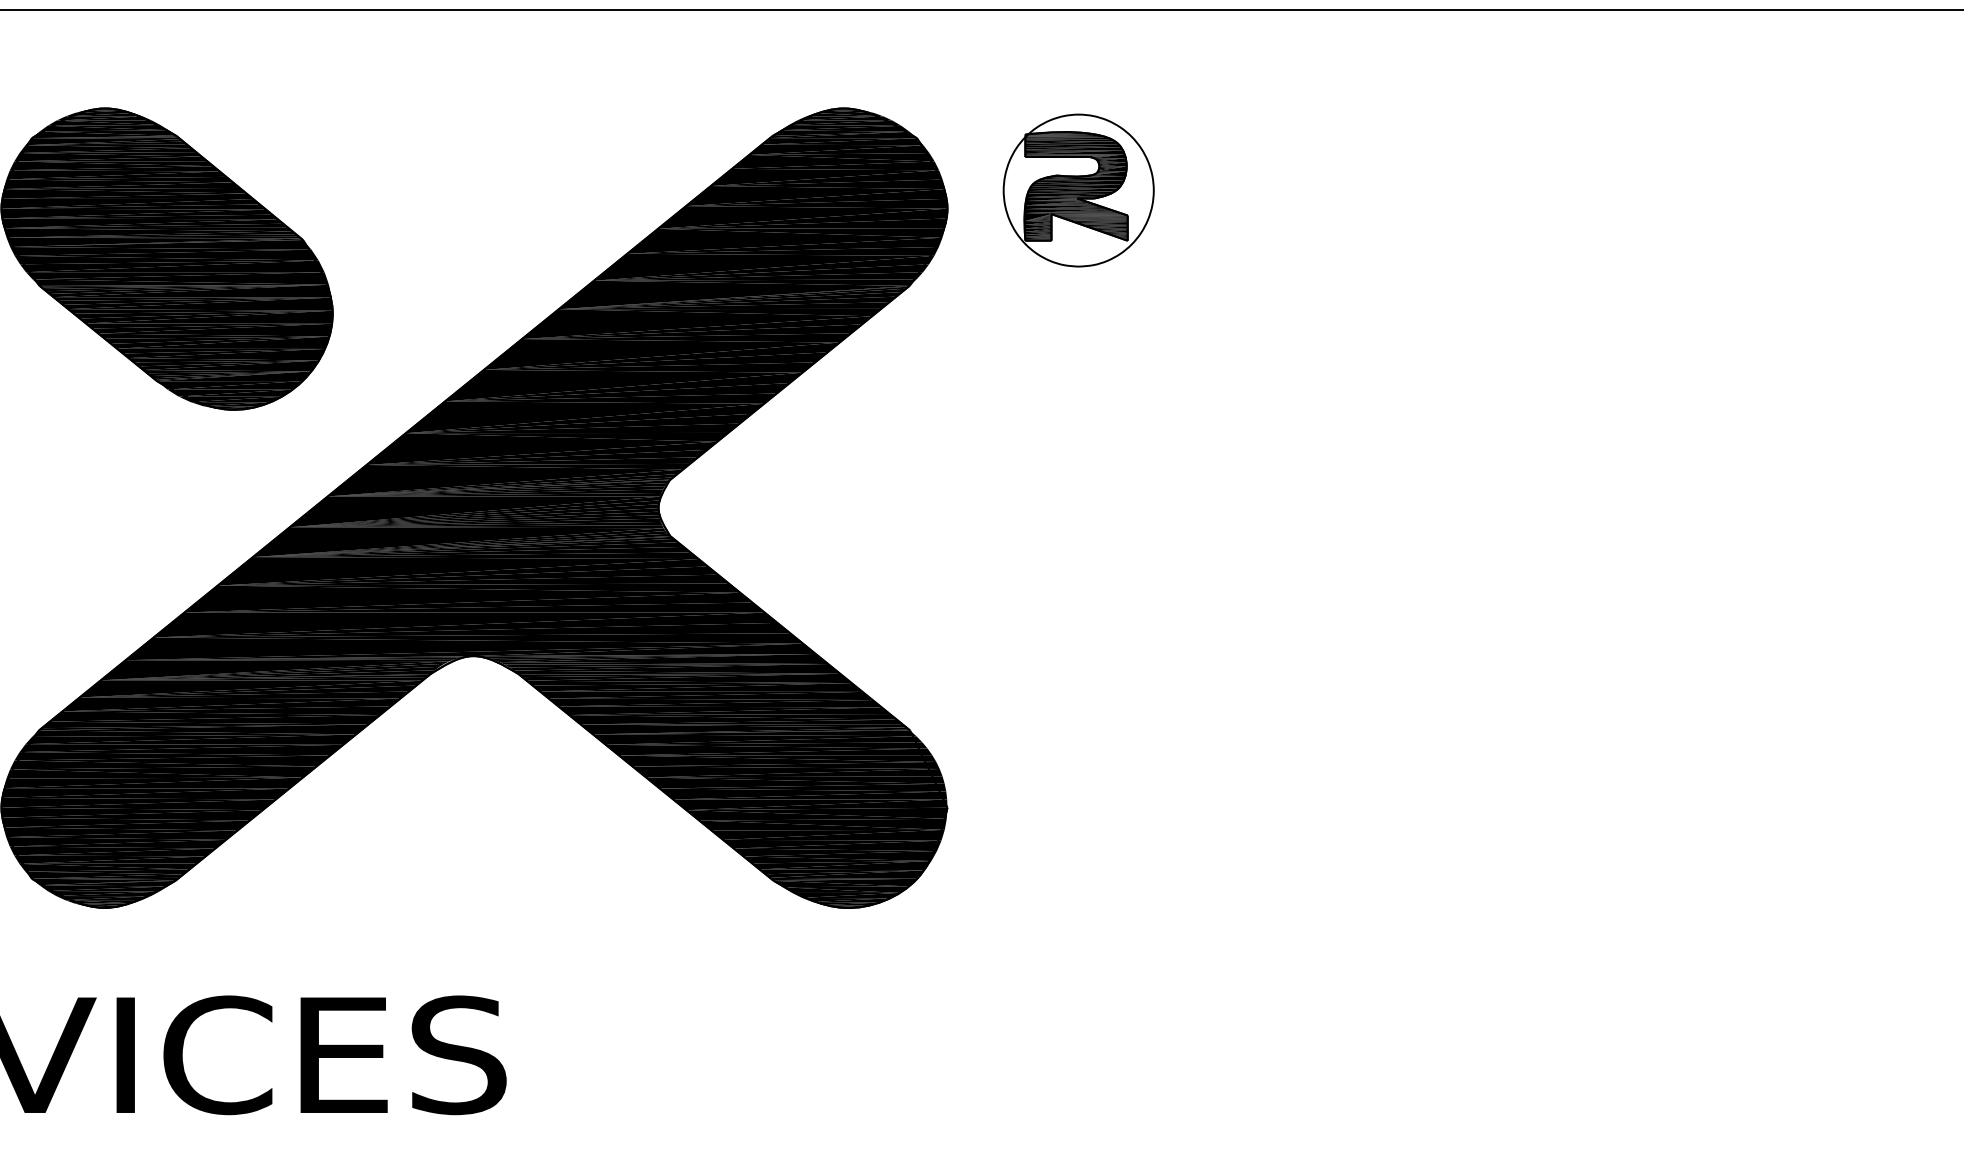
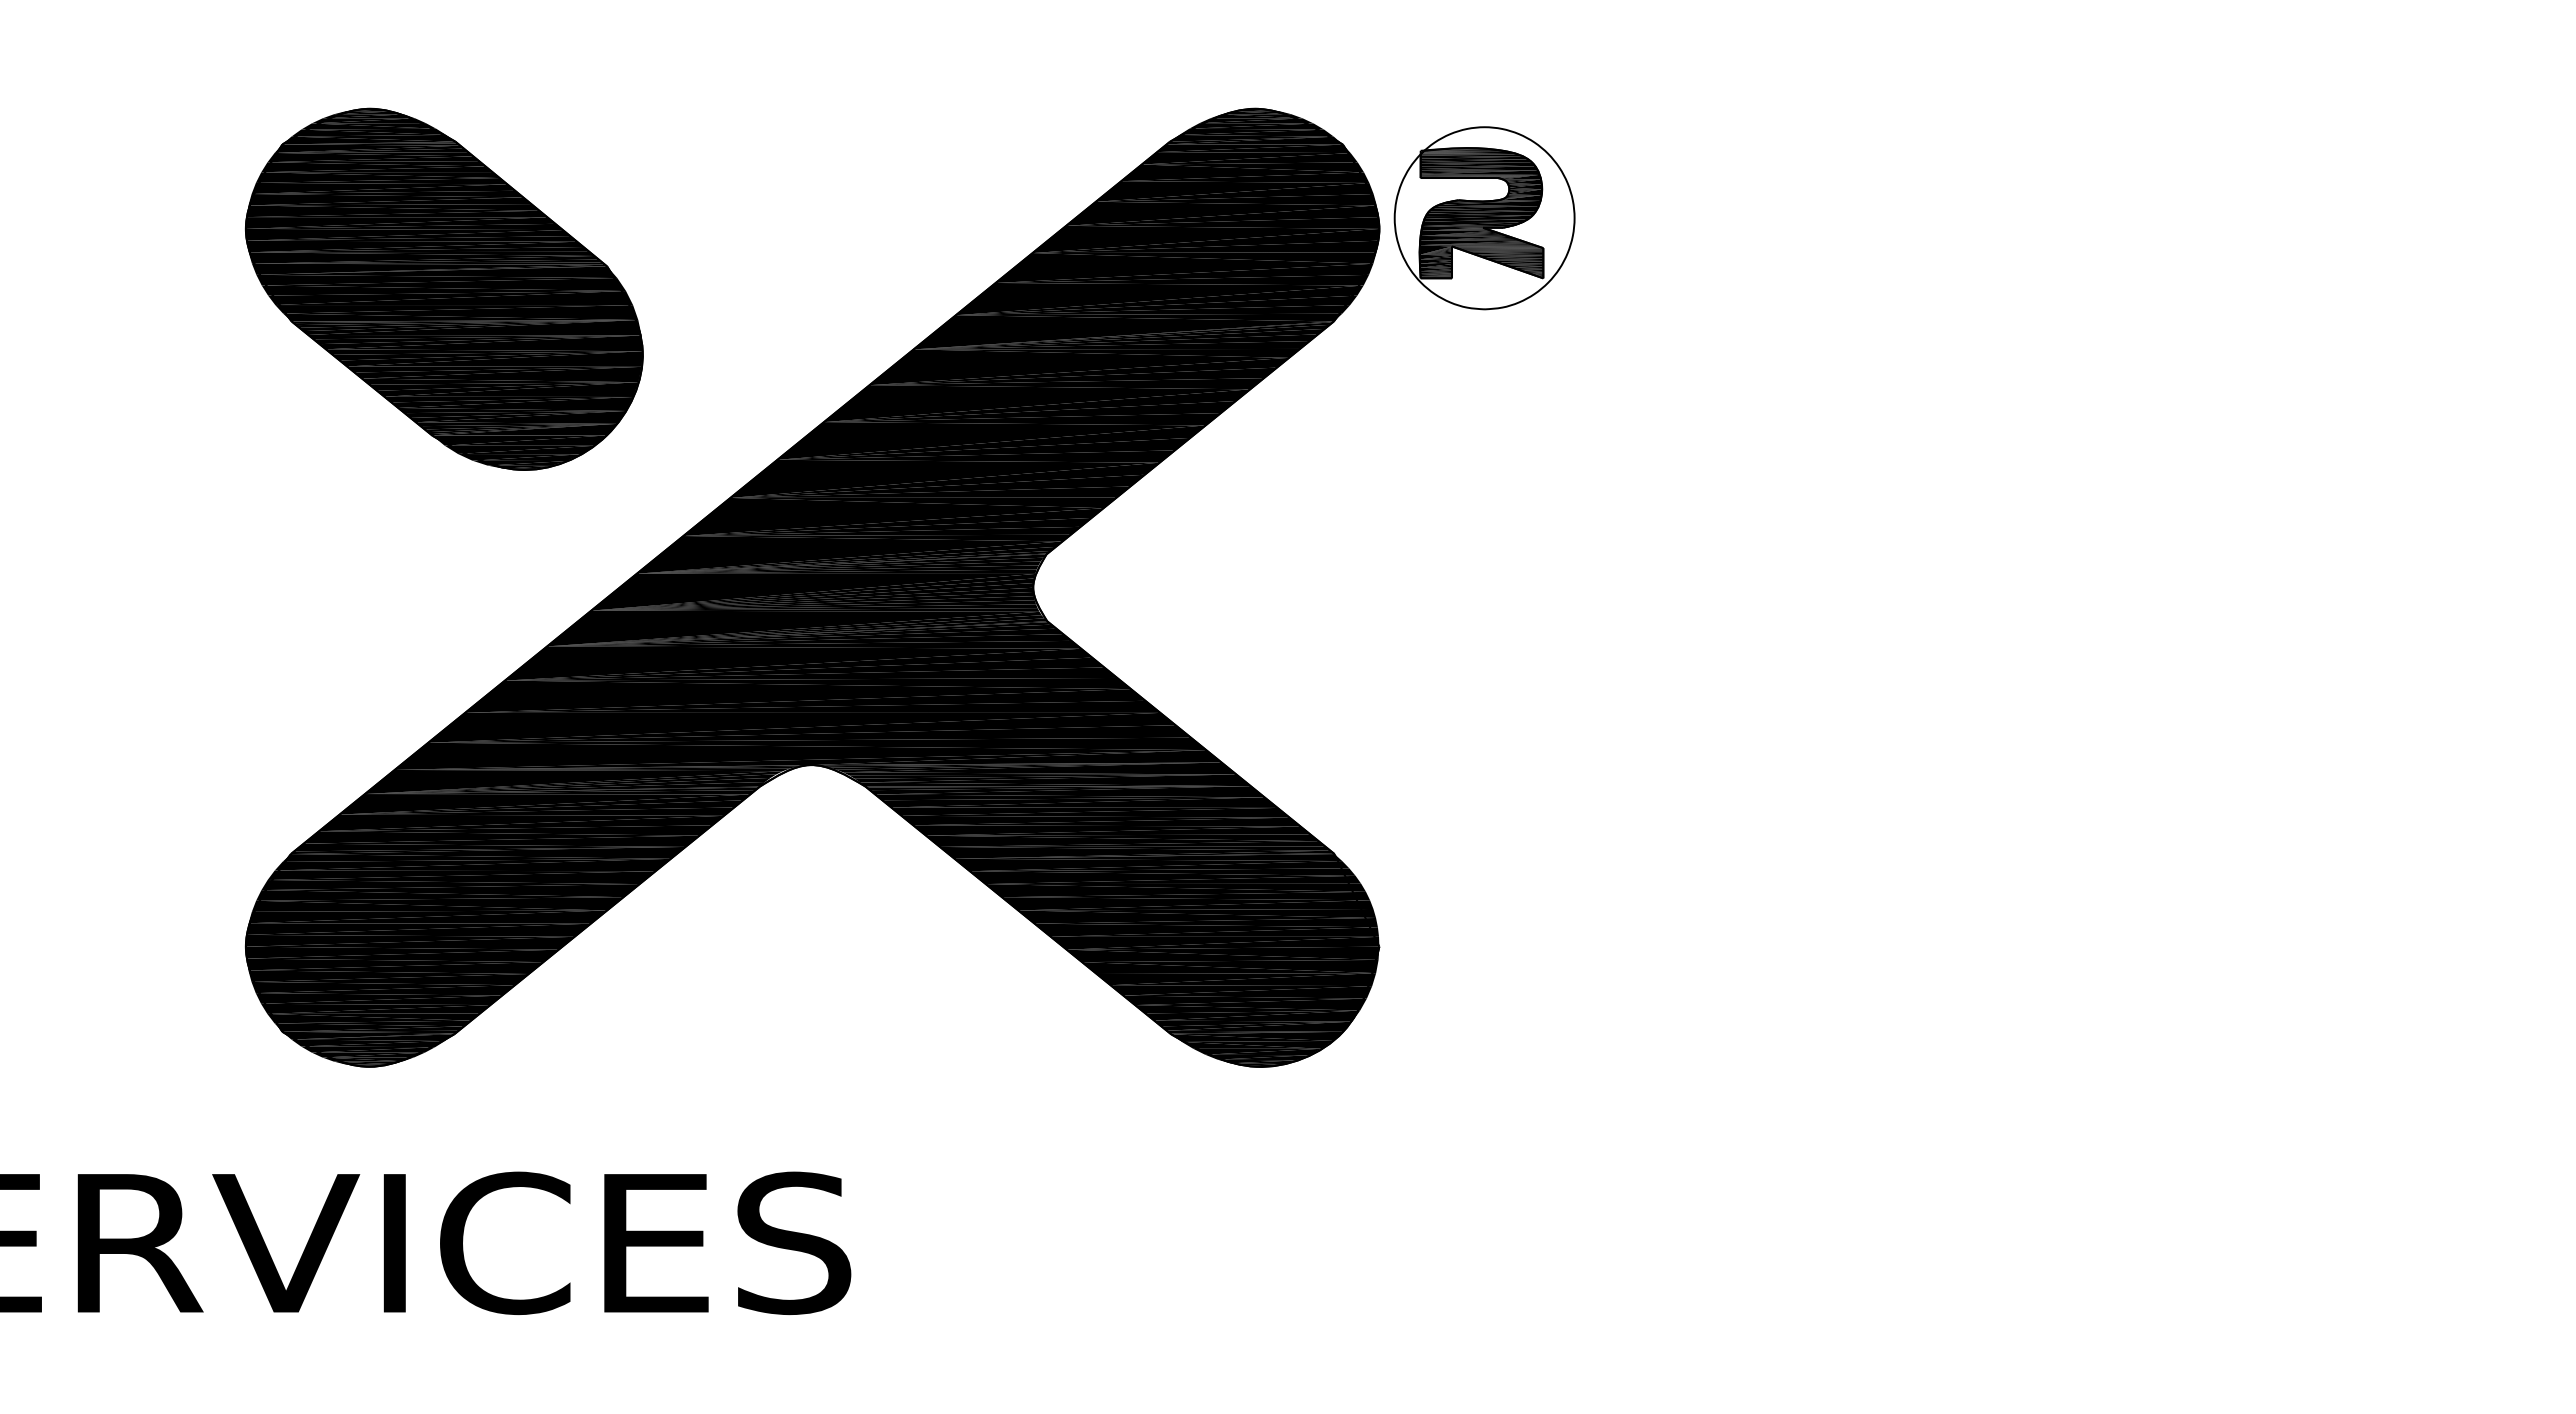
part: (1078, 190) -> (1484, 218), moved

